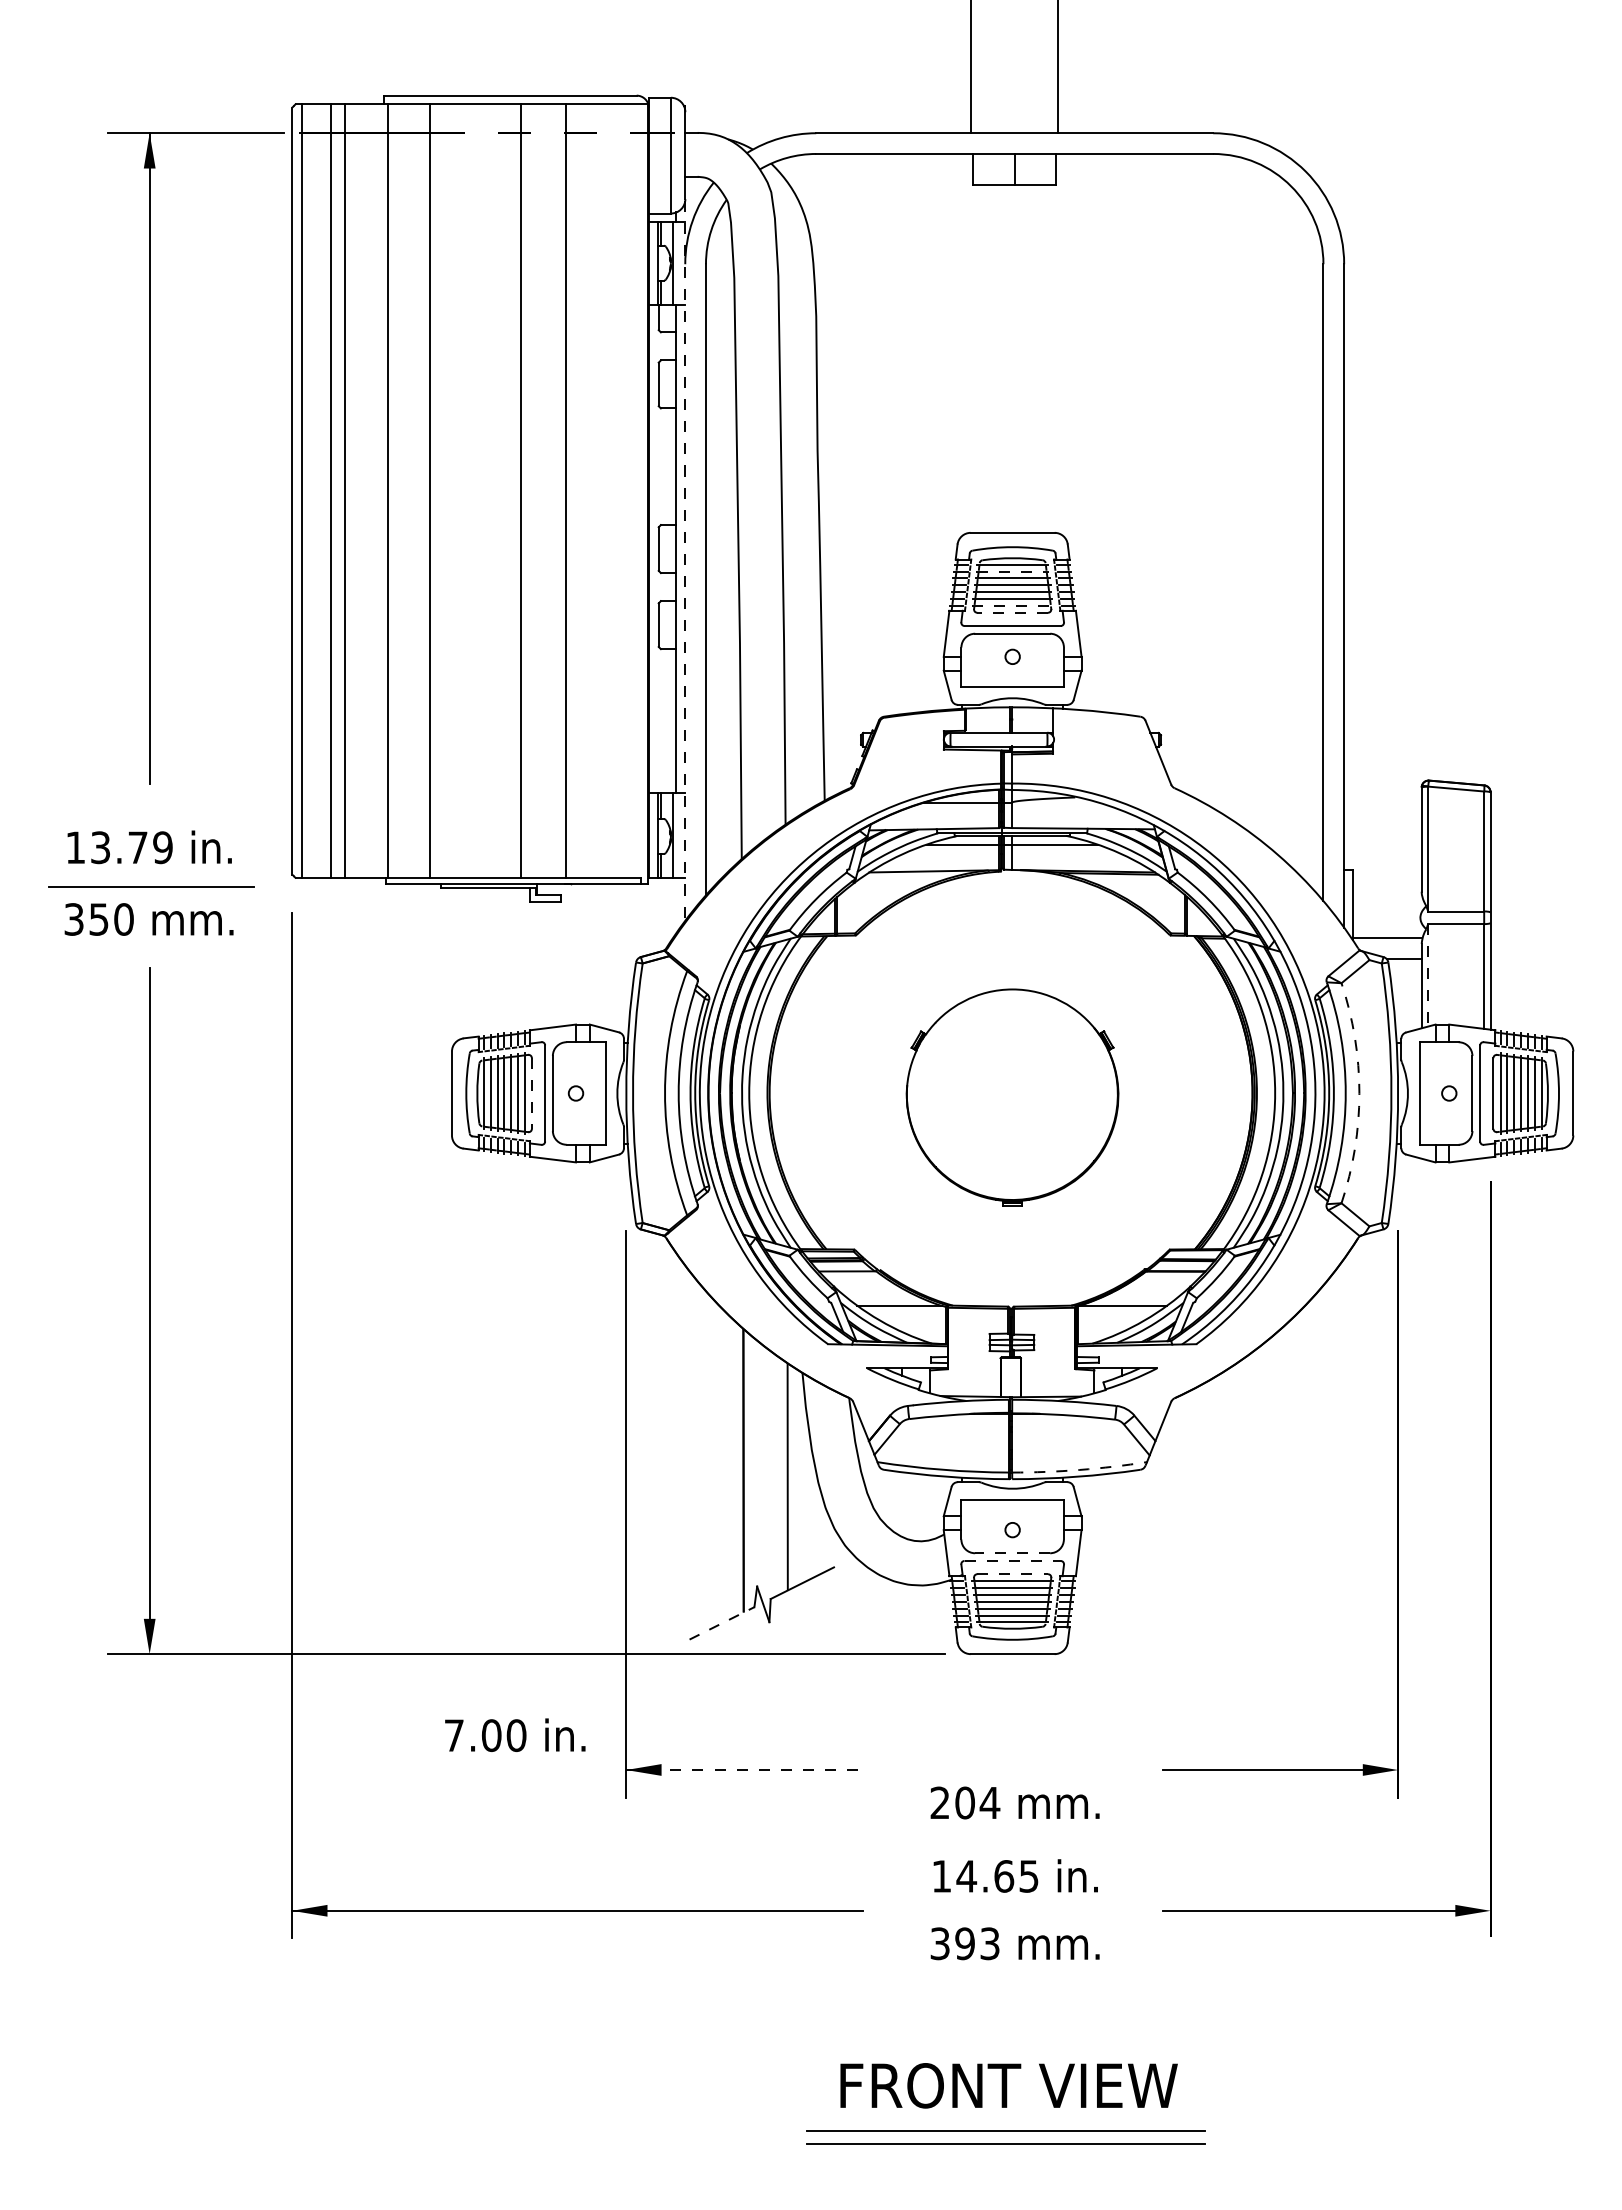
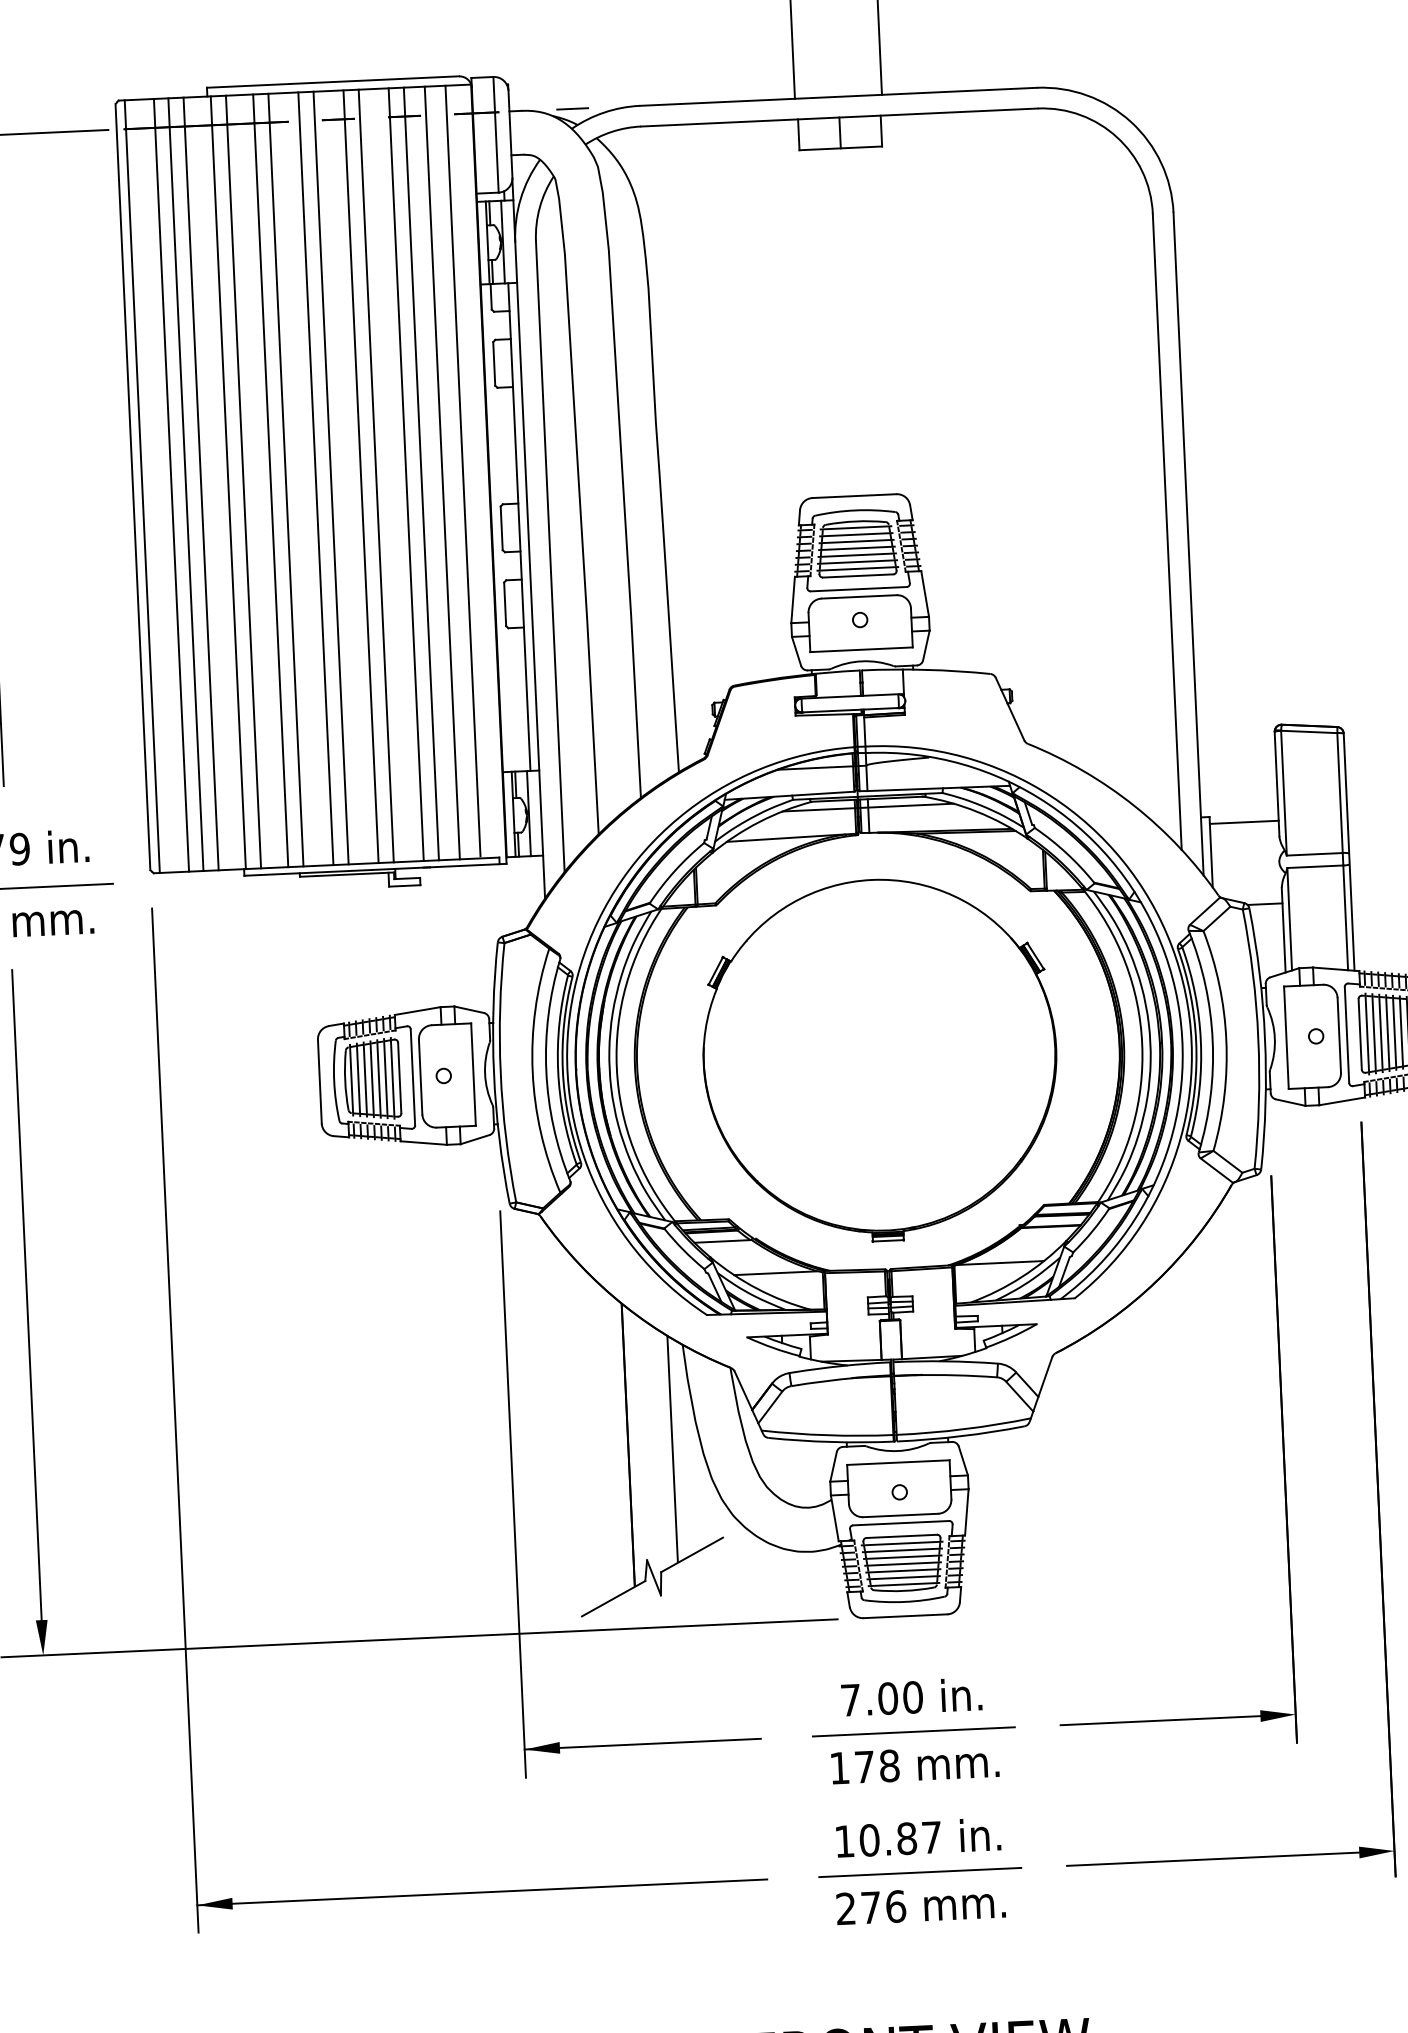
line: (748, 133) -> (572, 109), added
line: (622, 489) -> (462, 470), added
line: (360, 490) -> (201, 483), added
line: (402, 490) -> (243, 481), added
line: (445, 490) -> (286, 479), added
line: (475, 490) -> (316, 478), added
line: (490, 490) -> (330, 477), added
line: (535, 490) -> (375, 475), added
line: (580, 490) -> (420, 473), added
line: (601, 490) -> (441, 472), added
line: (685, 560) -> (528, 538), dashed -> solid
line: (1013, 571) -> (857, 534), dashed -> solid
line: (1013, 605) -> (858, 568), dashed -> solid
line: (1012, 612) -> (857, 575), dashed -> solid
line: (1386, 938) -> (1243, 822), moved
line: (1428, 975) -> (1290, 919), dashed -> solid
arc: (1359, 1093) -> (1226, 1040), dashed -> solid
line: (531, 1094) -> (399, 1079), dashed -> solid
part: (1012, 1097) -> (879, 1060), size x1.67
arc: (1079, 1469) -> (963, 1428), dashed -> solid
line: (1012, 1553) -> (900, 1515), dashed -> solid
line: (1013, 1560) -> (901, 1522), dashed -> solid
line: (1013, 1574) -> (902, 1536), dashed -> solid
line: (722, 1623) -> (614, 1598), dashed -> solid
text: (515, 1734) -> (911, 1696), moved
line: (744, 1770) -> (642, 1744), dashed -> solid
line: (1015, 1770) -> (913, 1732), added
text: (965, 1802) -> (865, 1766), 204 -> 178
text: (997, 1876) -> (900, 1839), 14.65 -> 10.87
line: (1015, 1910) -> (919, 1872), added
text: (965, 1943) -> (871, 1907), 393 -> 276

